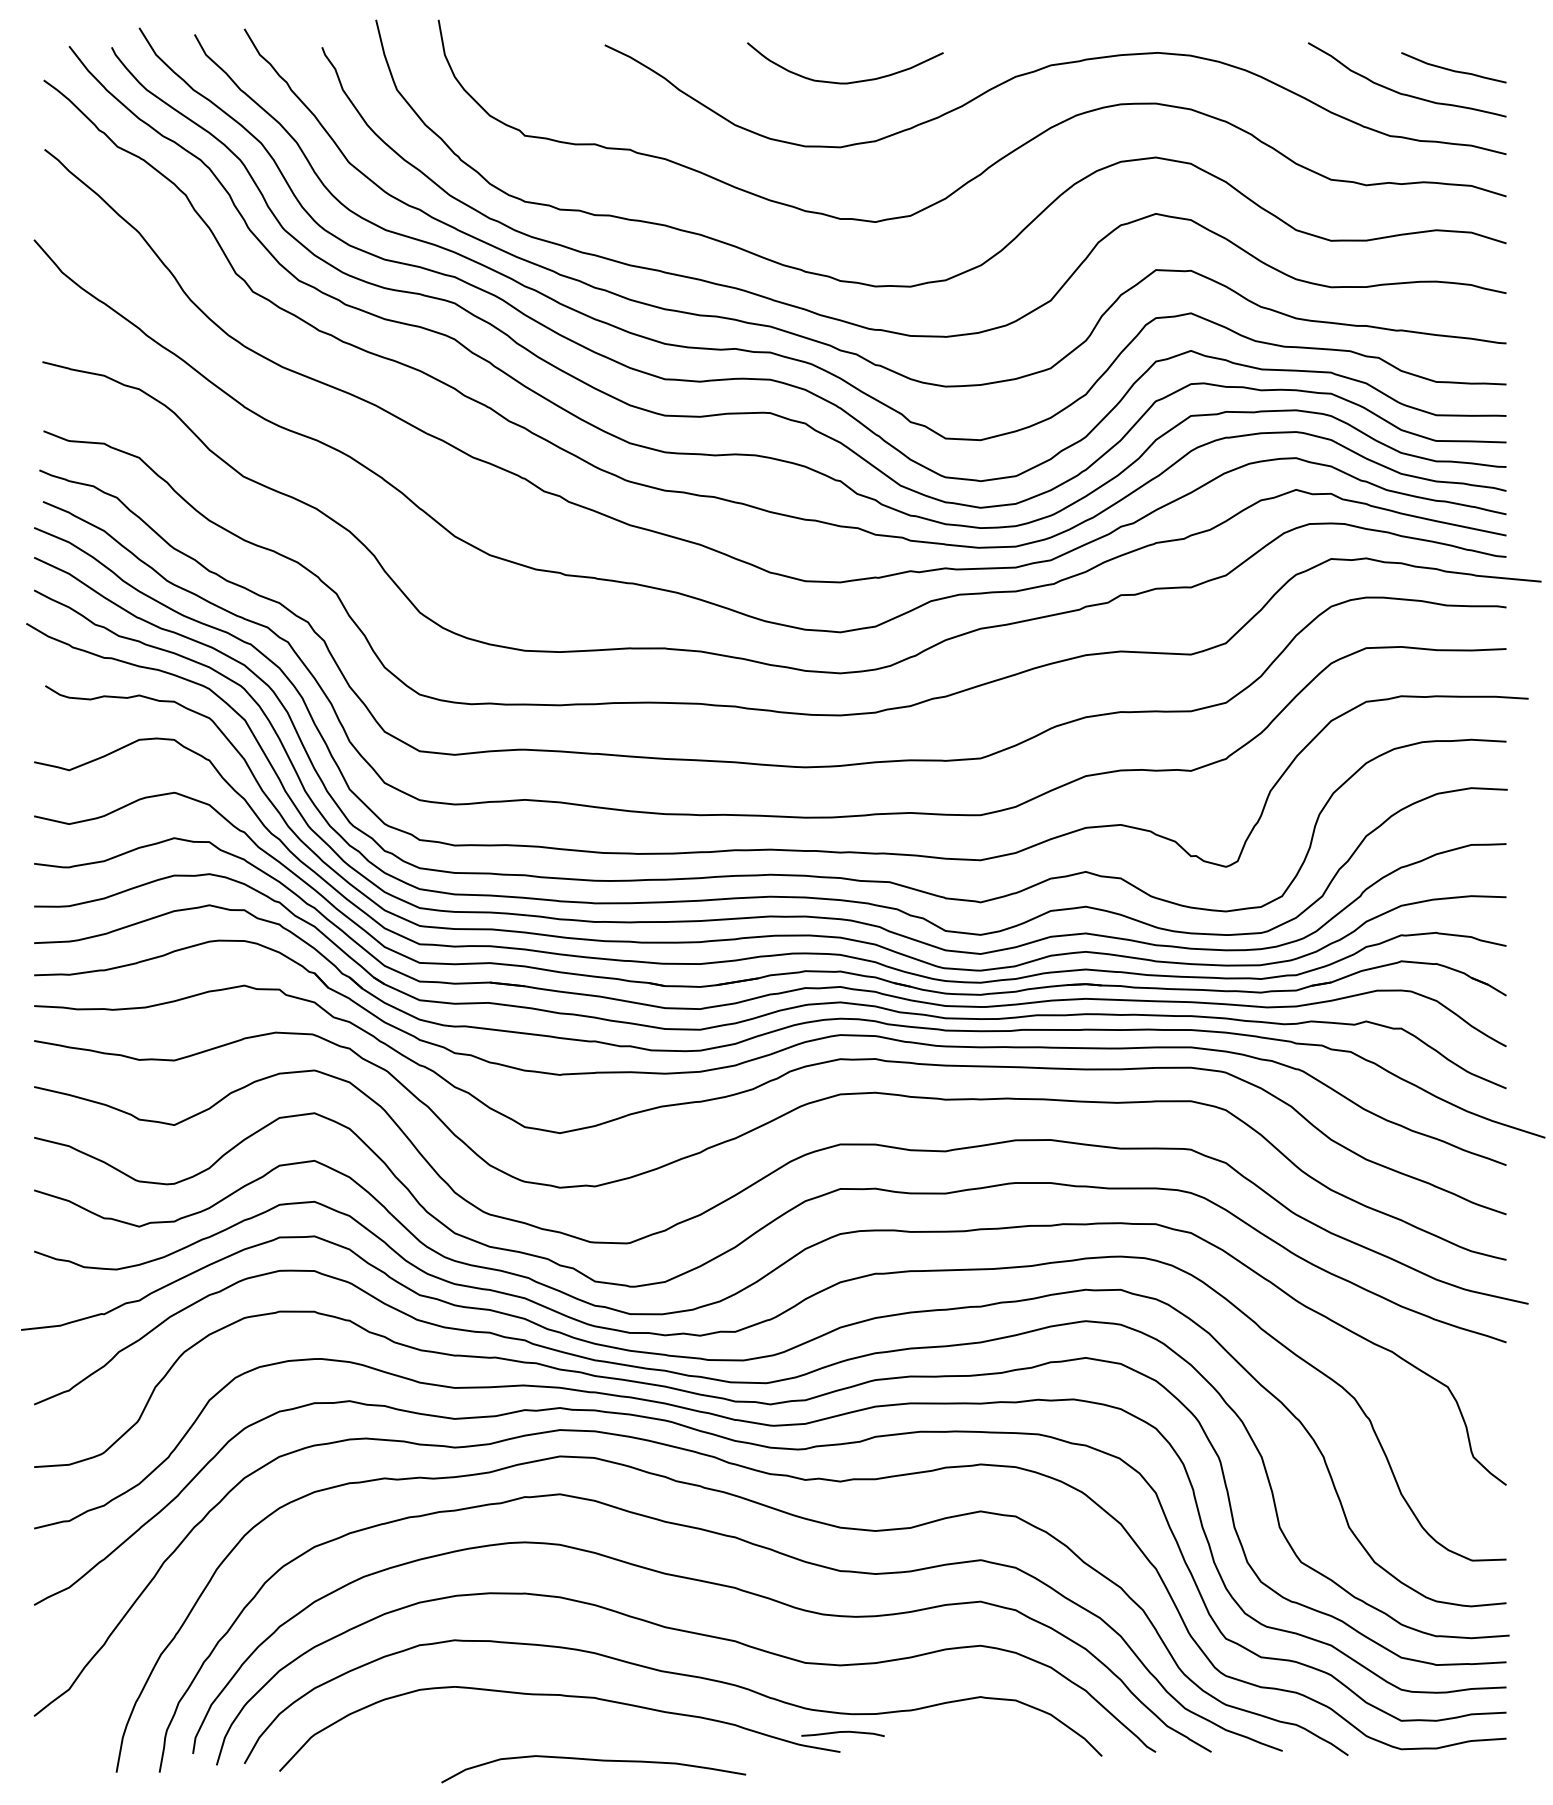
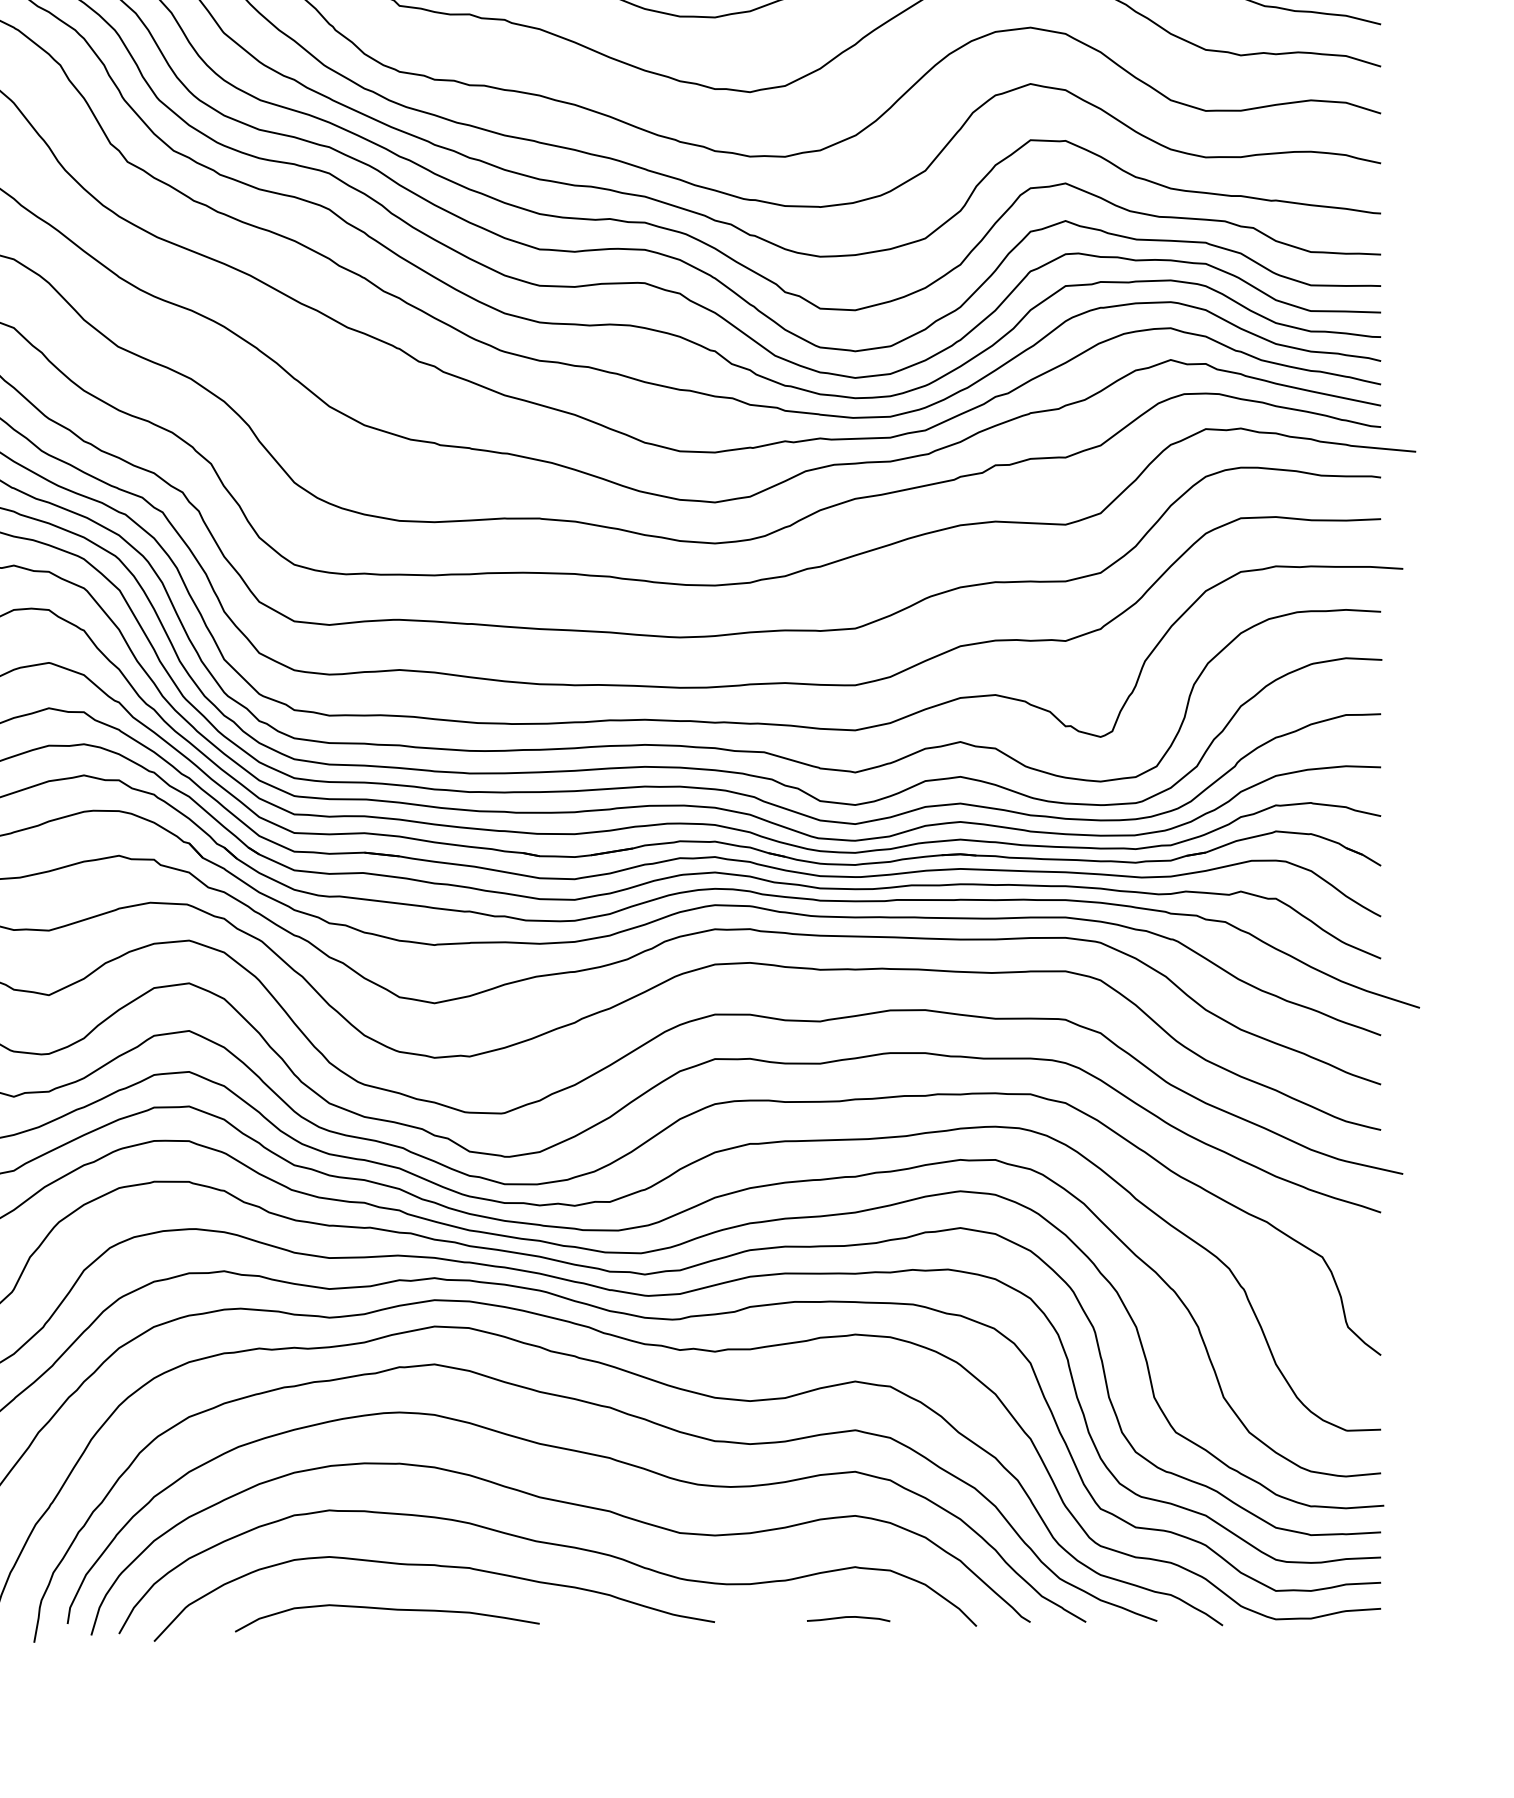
curve: (842, 1732) -> (848, 1617), moved
curve: (593, 1760) -> (387, 1609), moved

